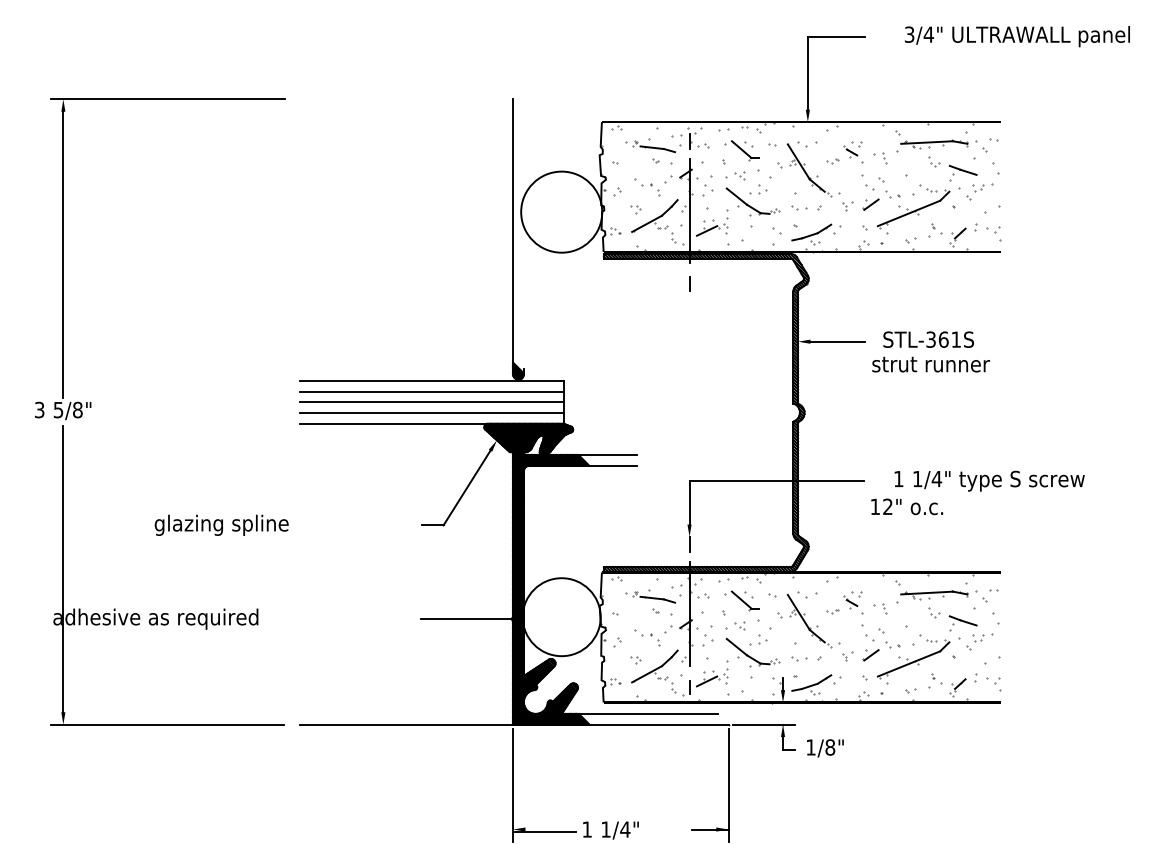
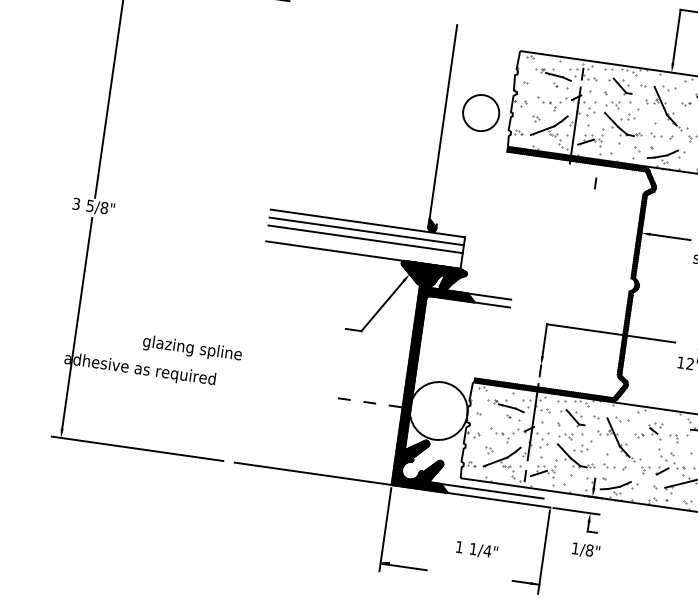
circle: (561, 211) -> (481, 112), size x0.6
line: (689, 283) -> (595, 182), moved
line: (431, 413) -> (364, 247), removed
text: (221, 524) -> (192, 348), moved
line: (465, 619) -> (367, 402), solid -> dashed
text: (825, 748) -> (586, 550), moved
text: (610, 830) -> (476, 550), moved

